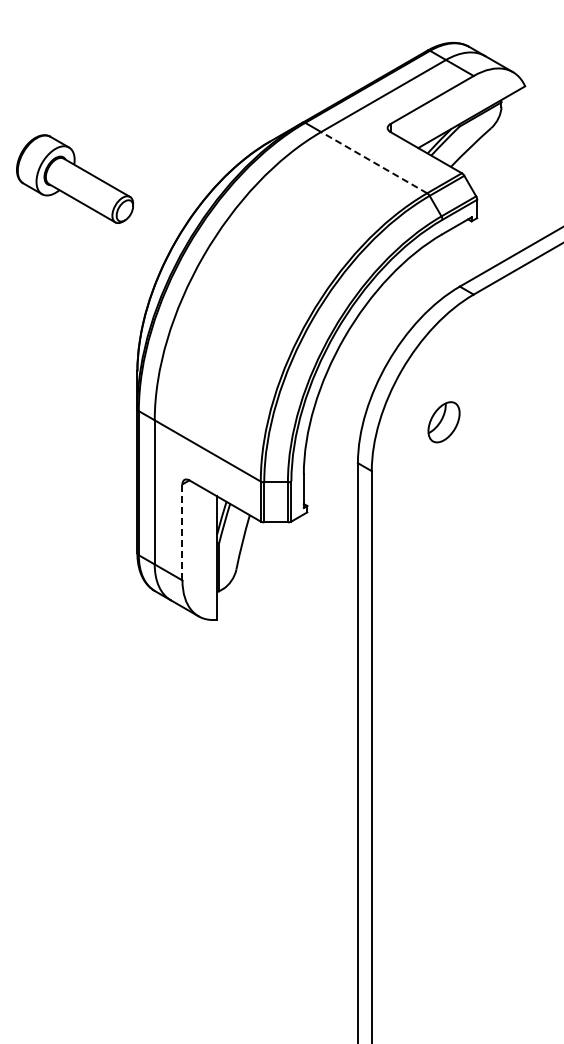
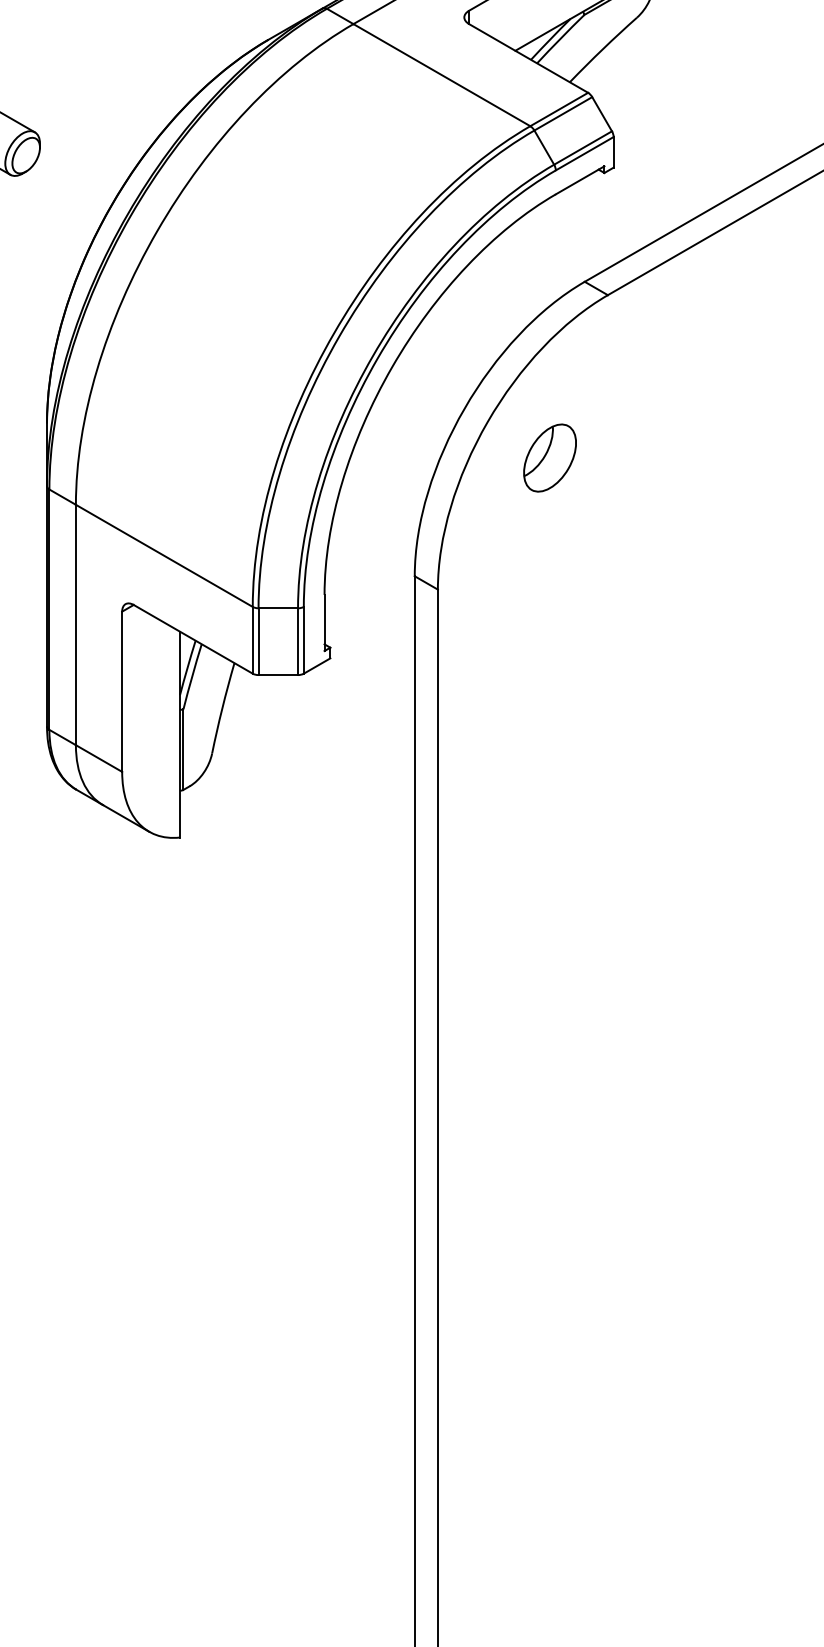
line: (373, 162) -> (440, 74), dashed -> solid
part: (443, 422) -> (549, 458), moved
line: (182, 531) -> (122, 690), dashed -> solid

